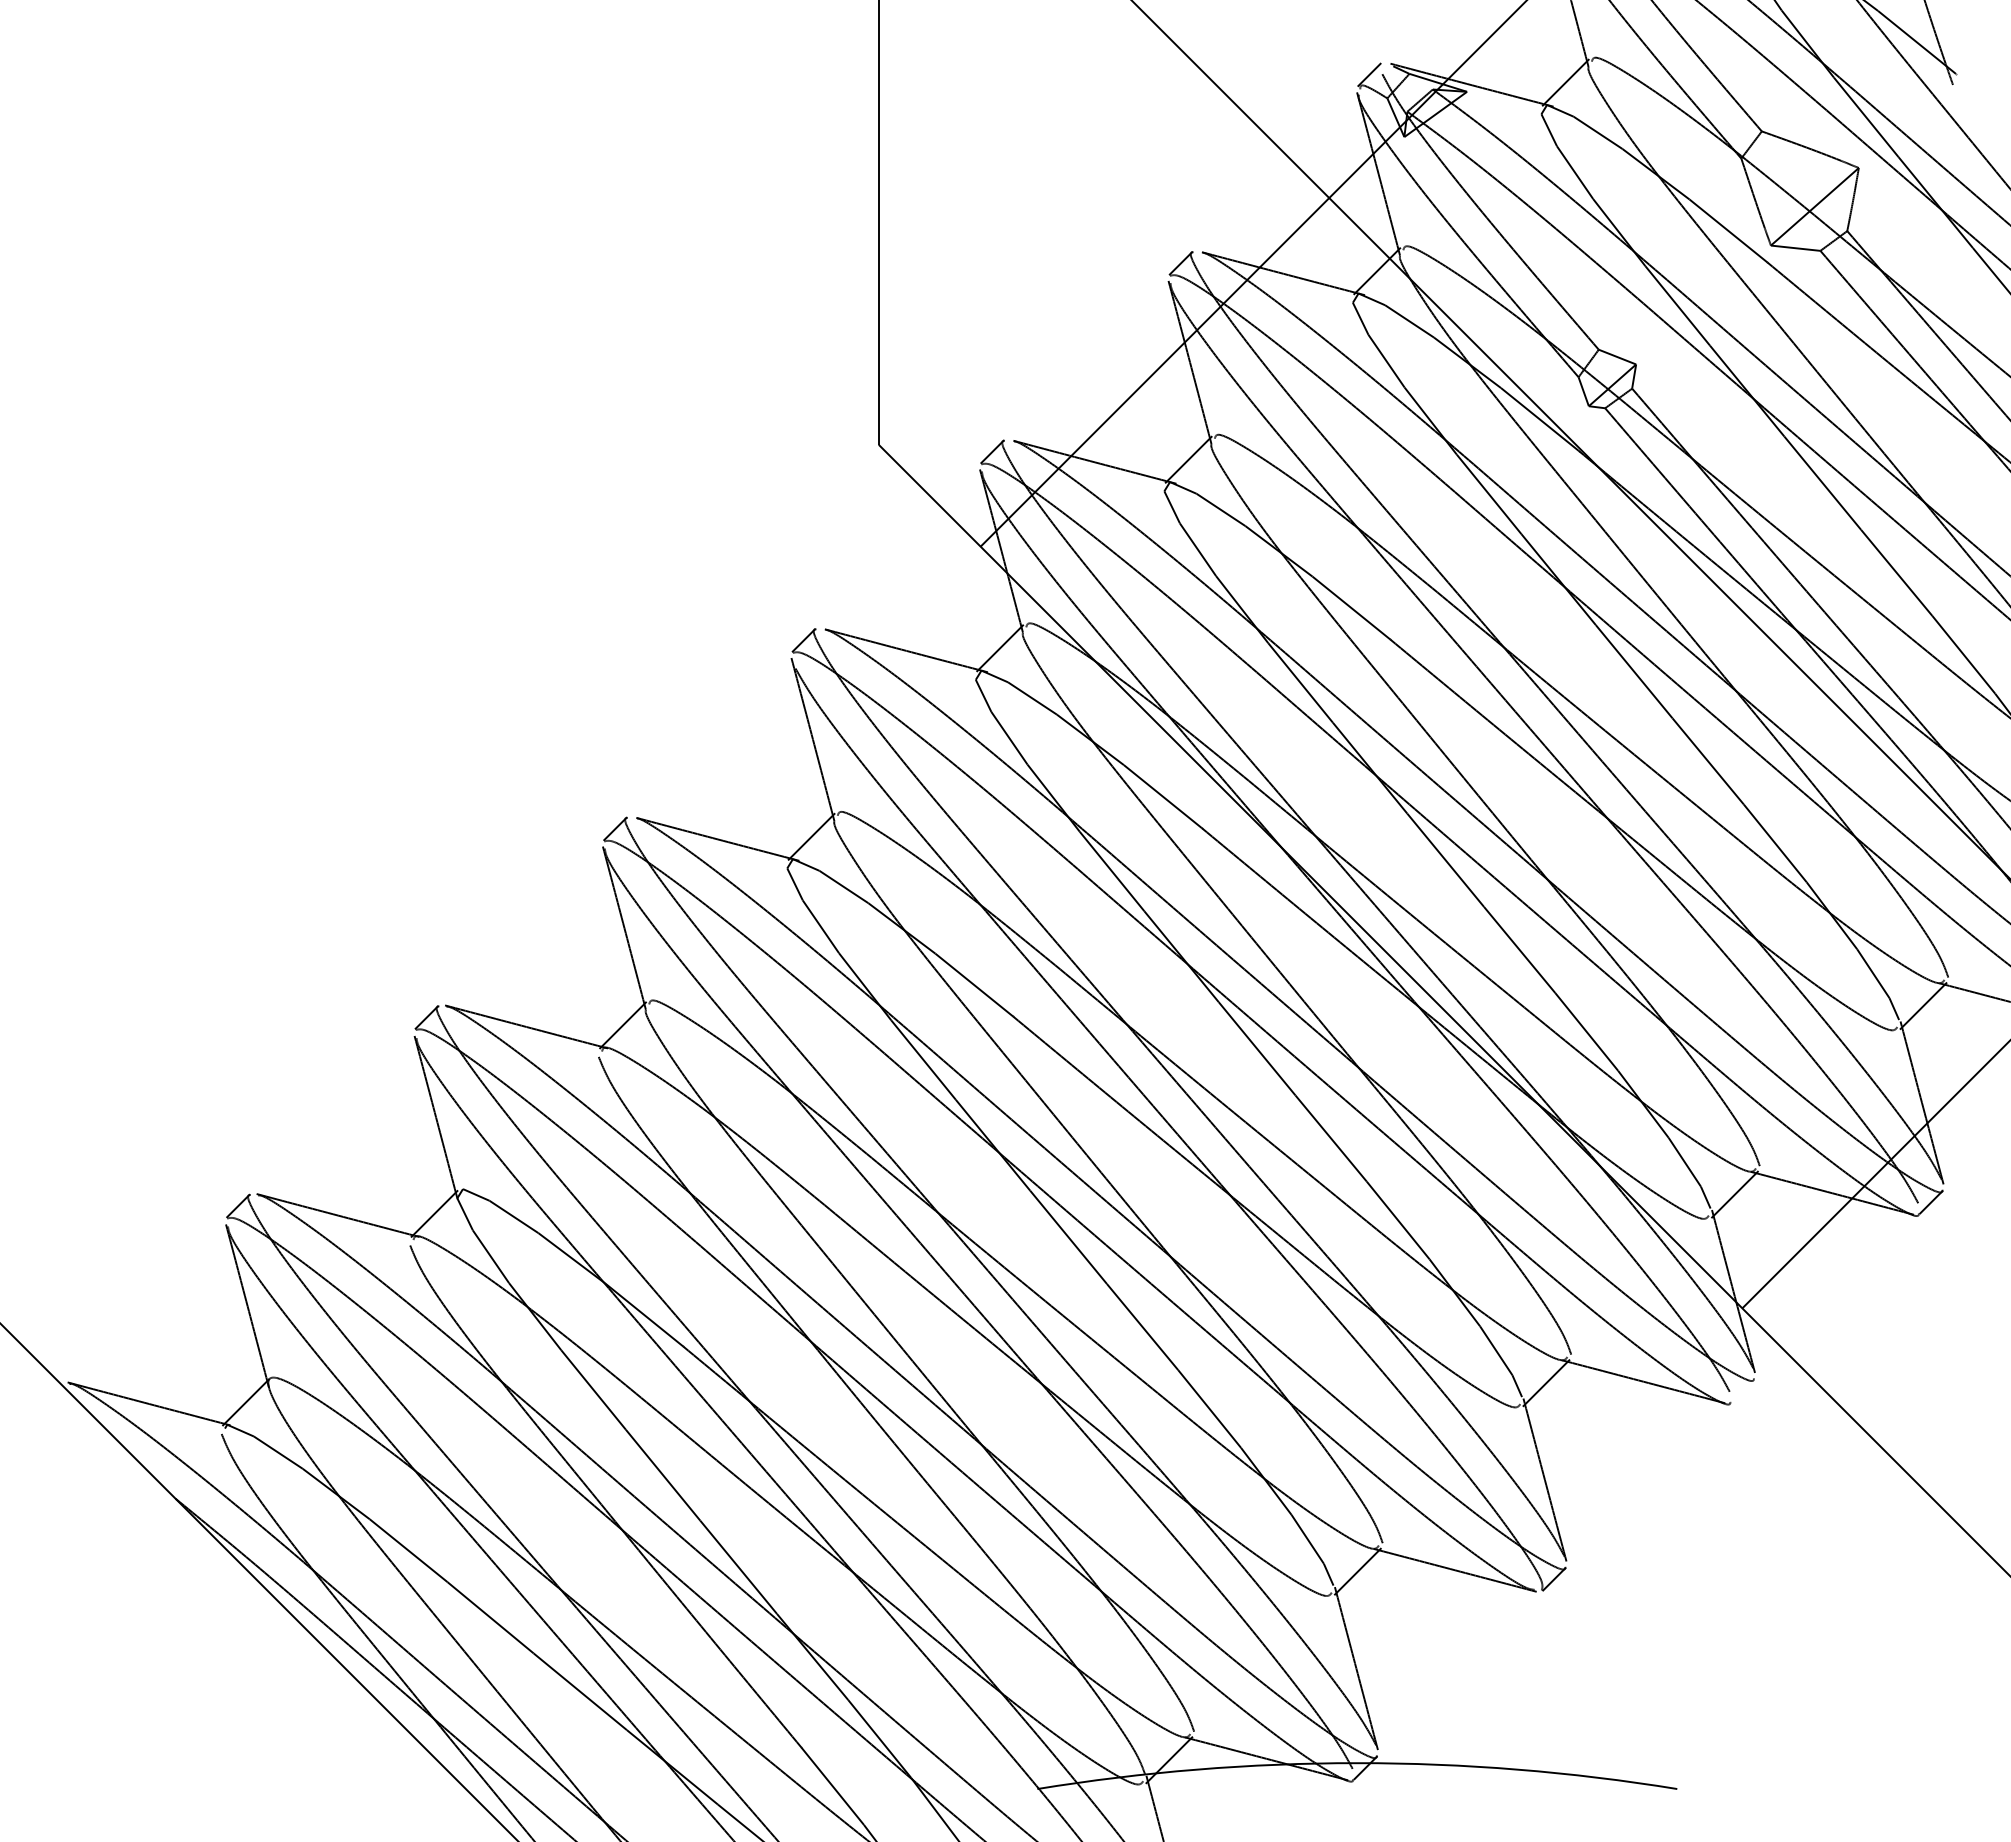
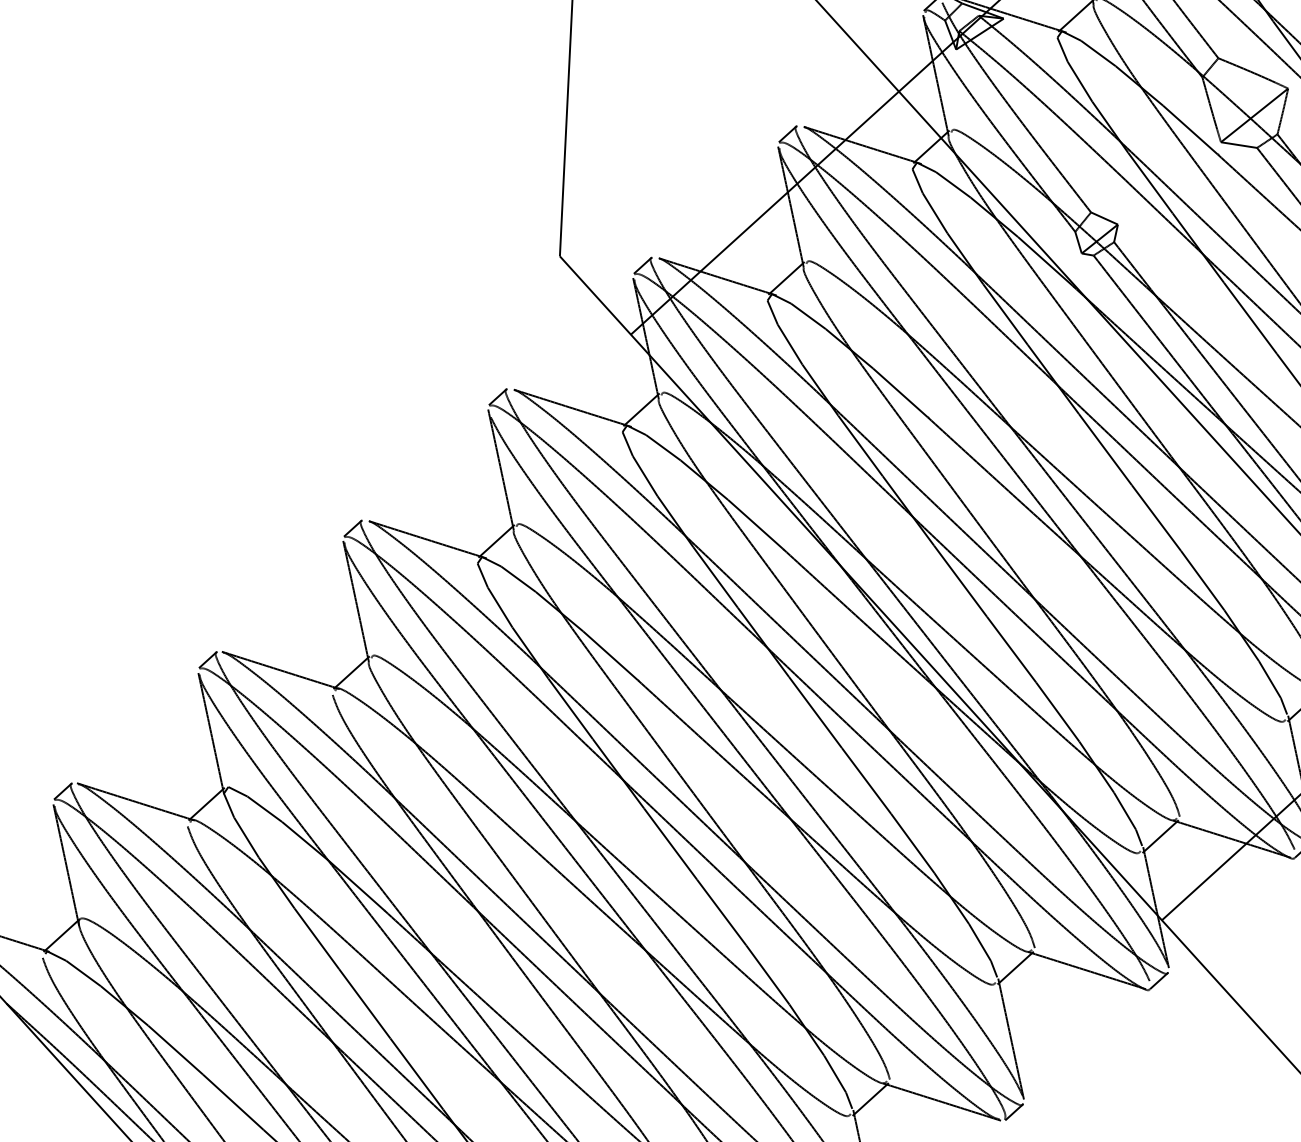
line: (1742, 1390) -> (1159, 980), added

